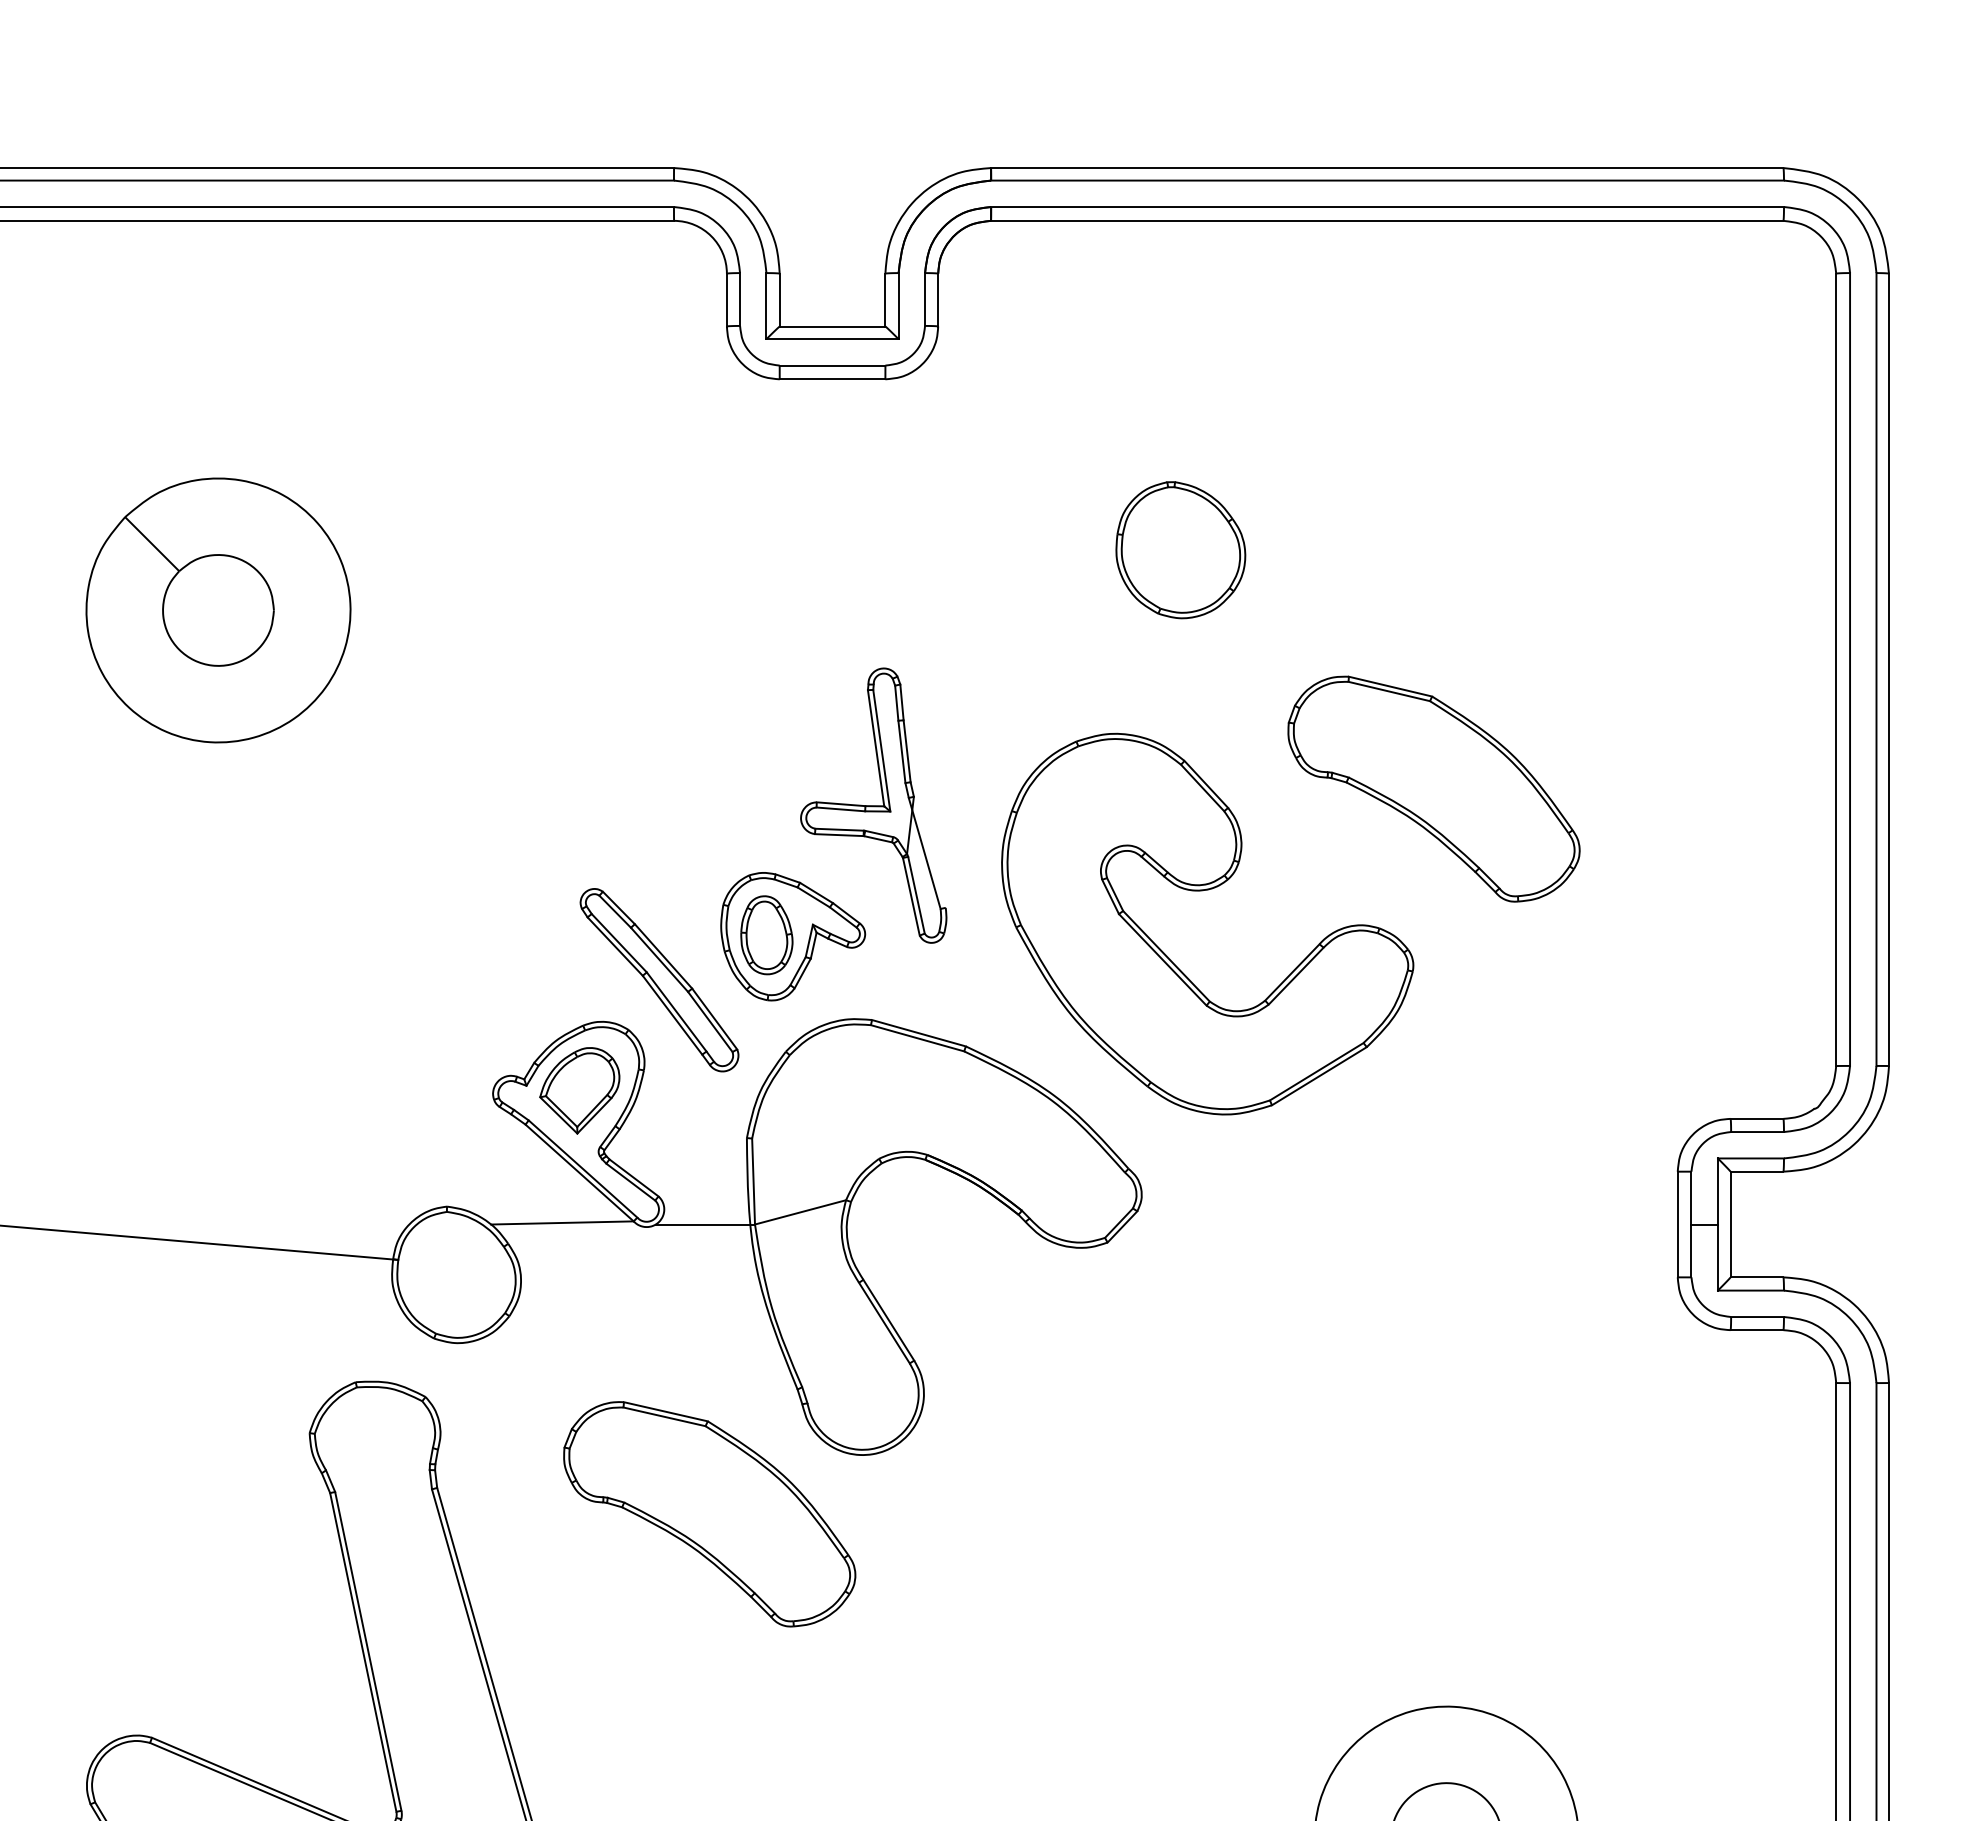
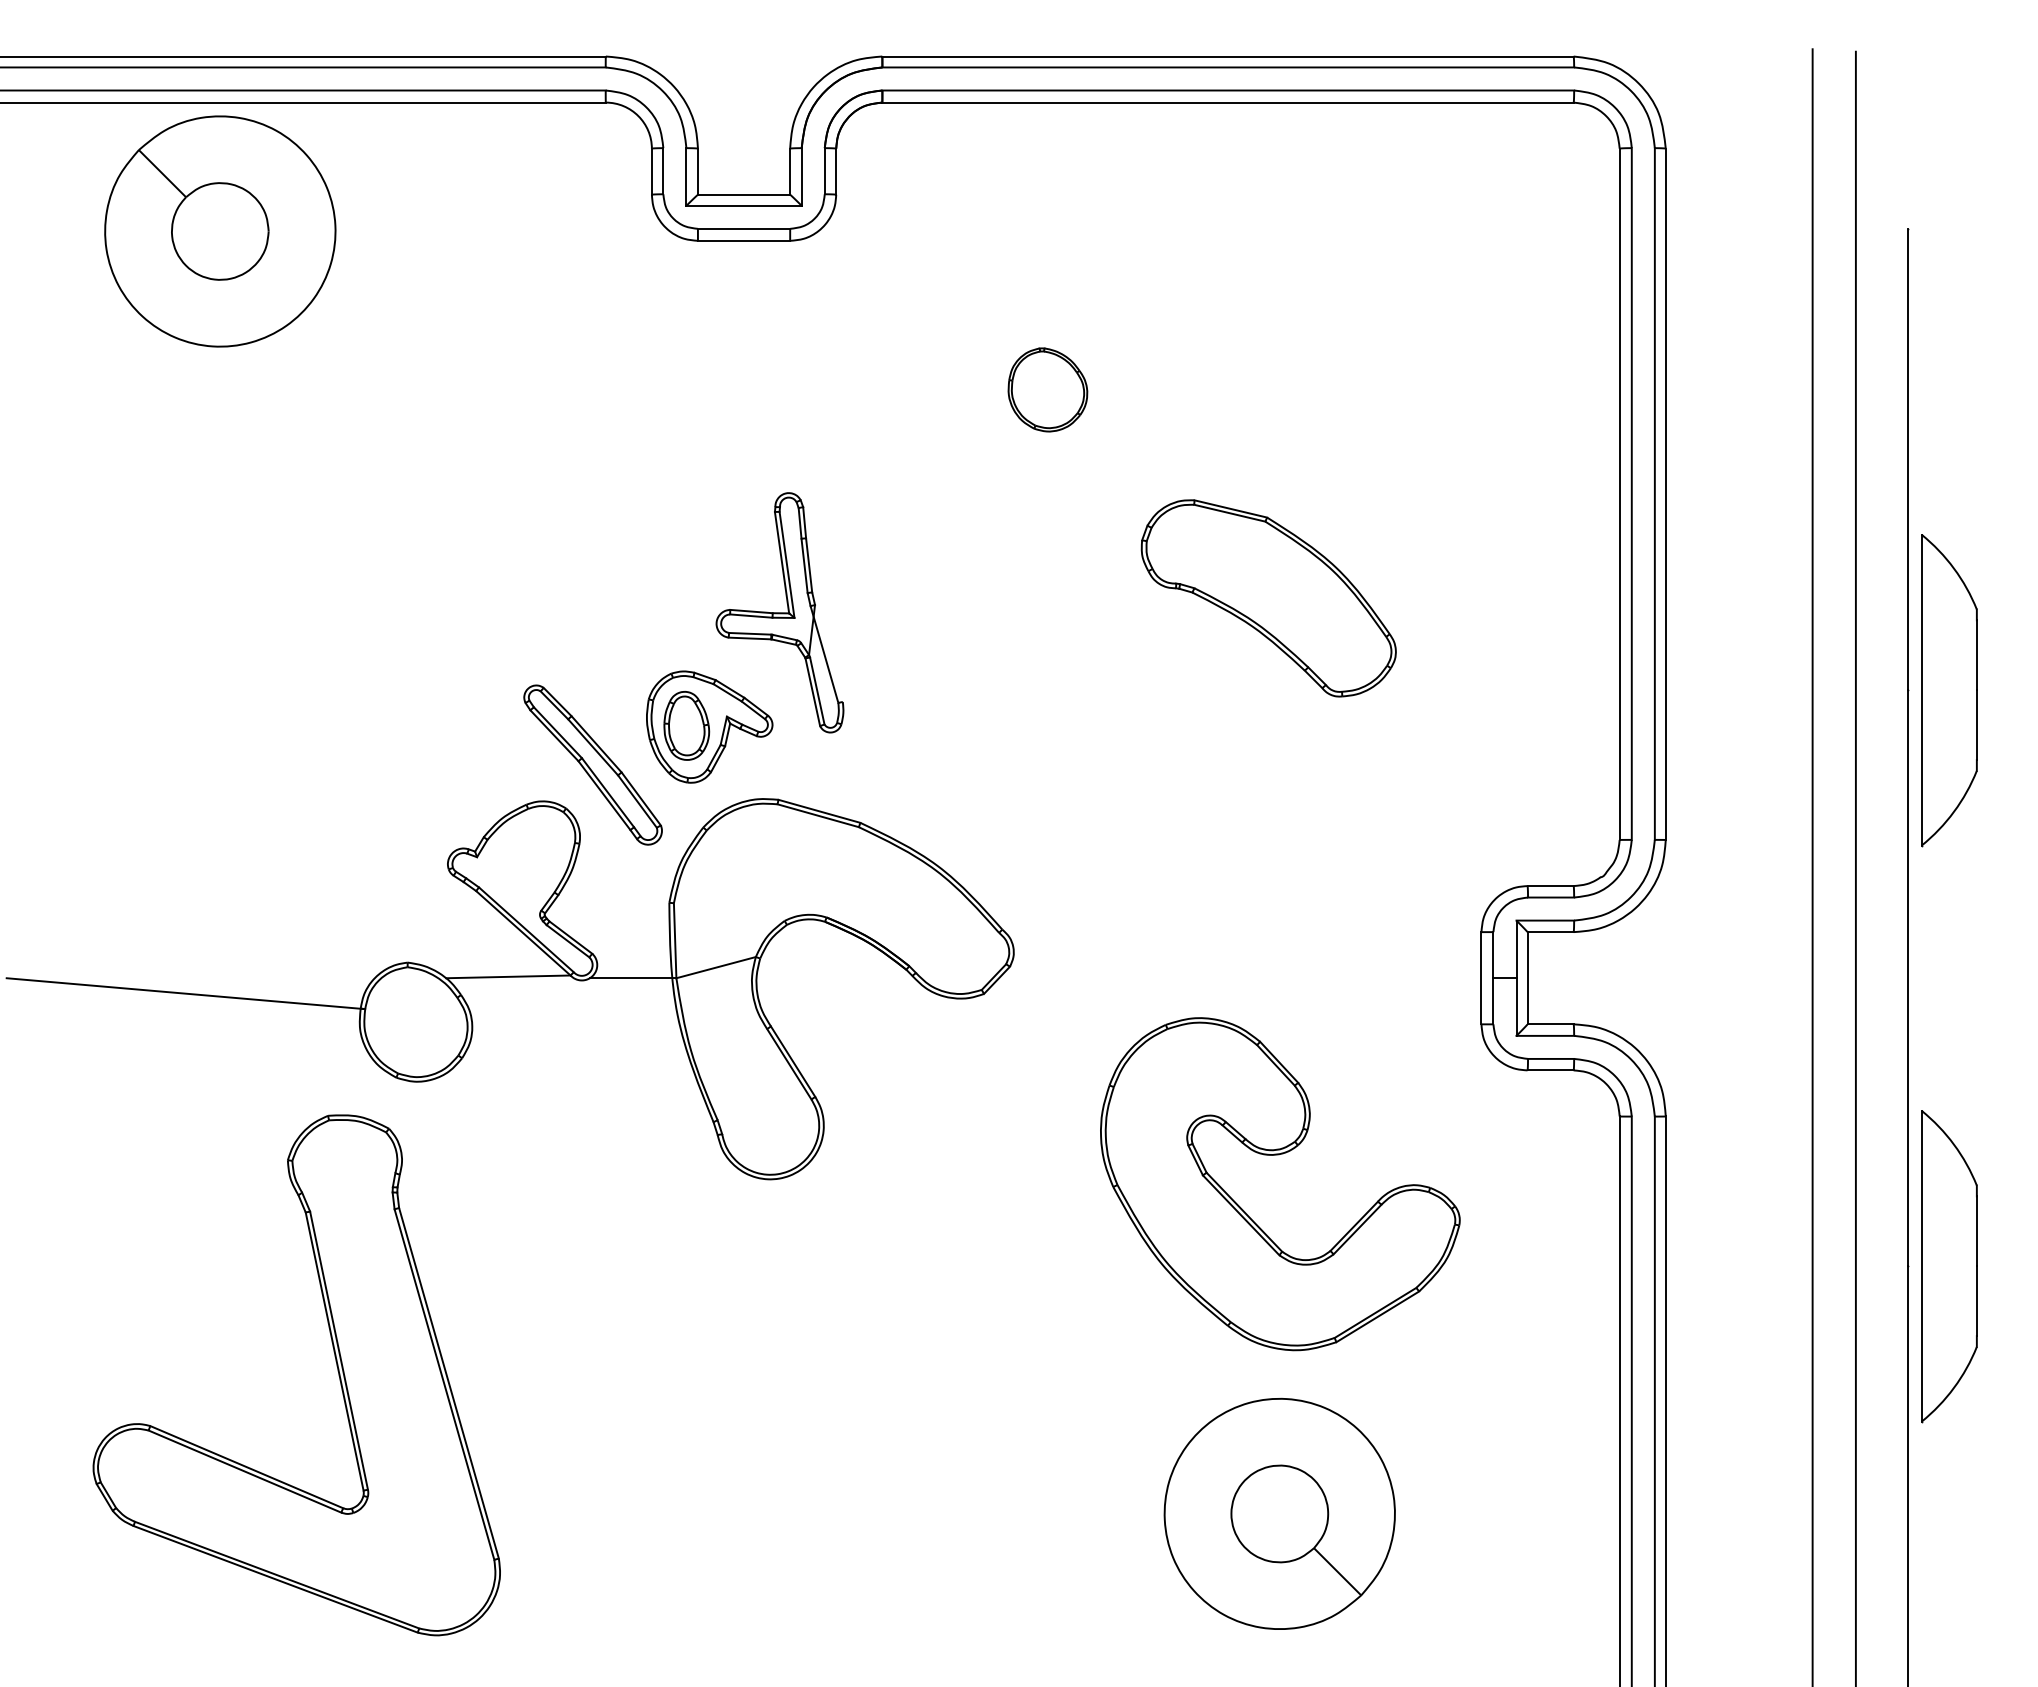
part: (1180, 549) -> (1047, 389), size x0.7
part: (218, 610) -> (220, 231), moved
part: (1206, 891) -> (1279, 1155), moved
part: (579, 1090) -> (523, 861), removed
part: (709, 1513) -> (636, 1230), removed

